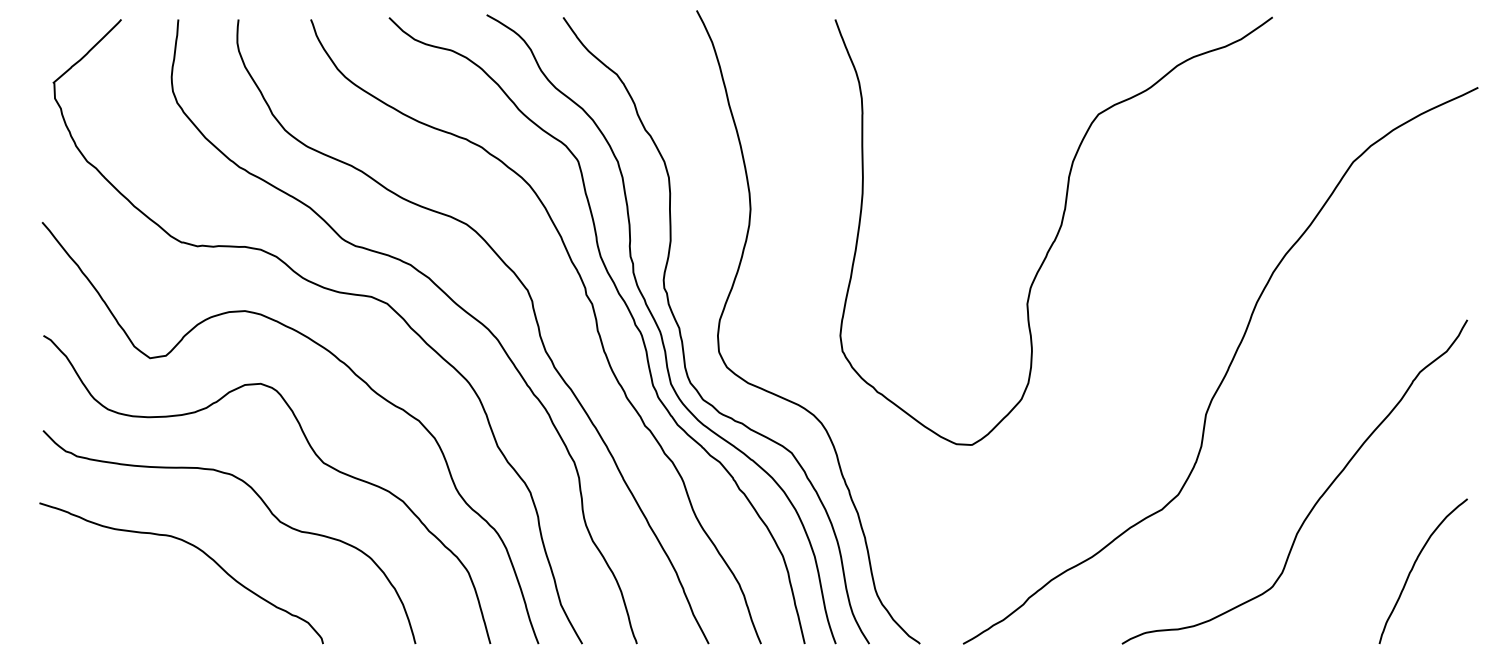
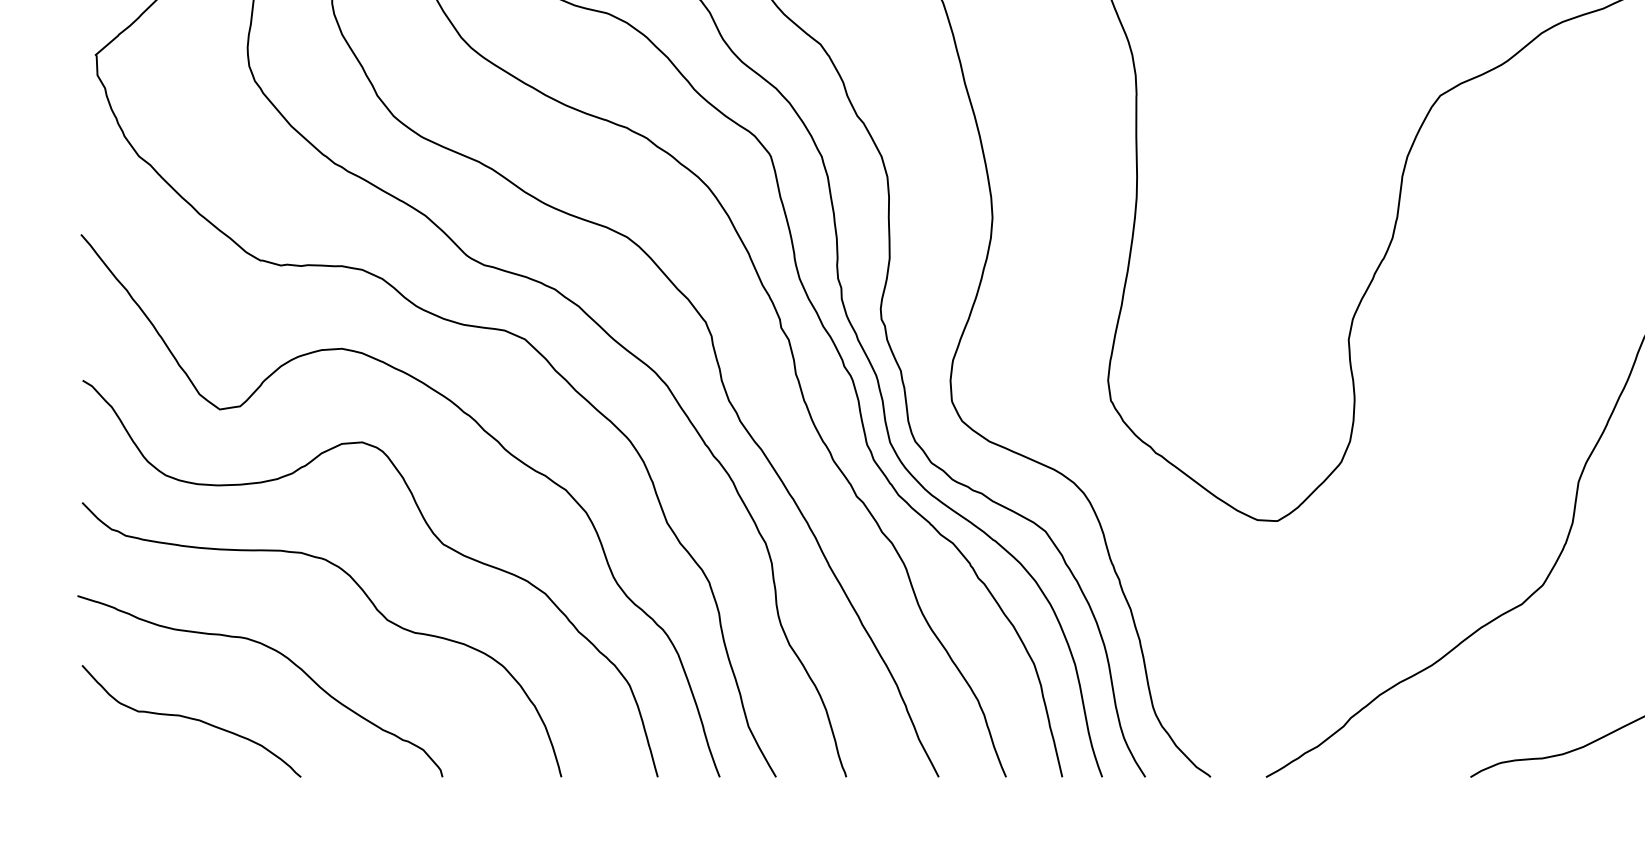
curve: (127, 599) -> (190, 719), added

